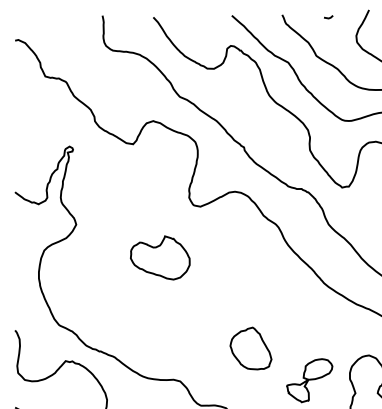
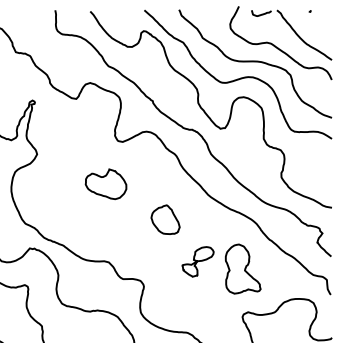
line: (327, 17) -> (210, 11), removed
part: (159, 258) -> (105, 184), moved
part: (250, 348) -> (165, 219), moved

